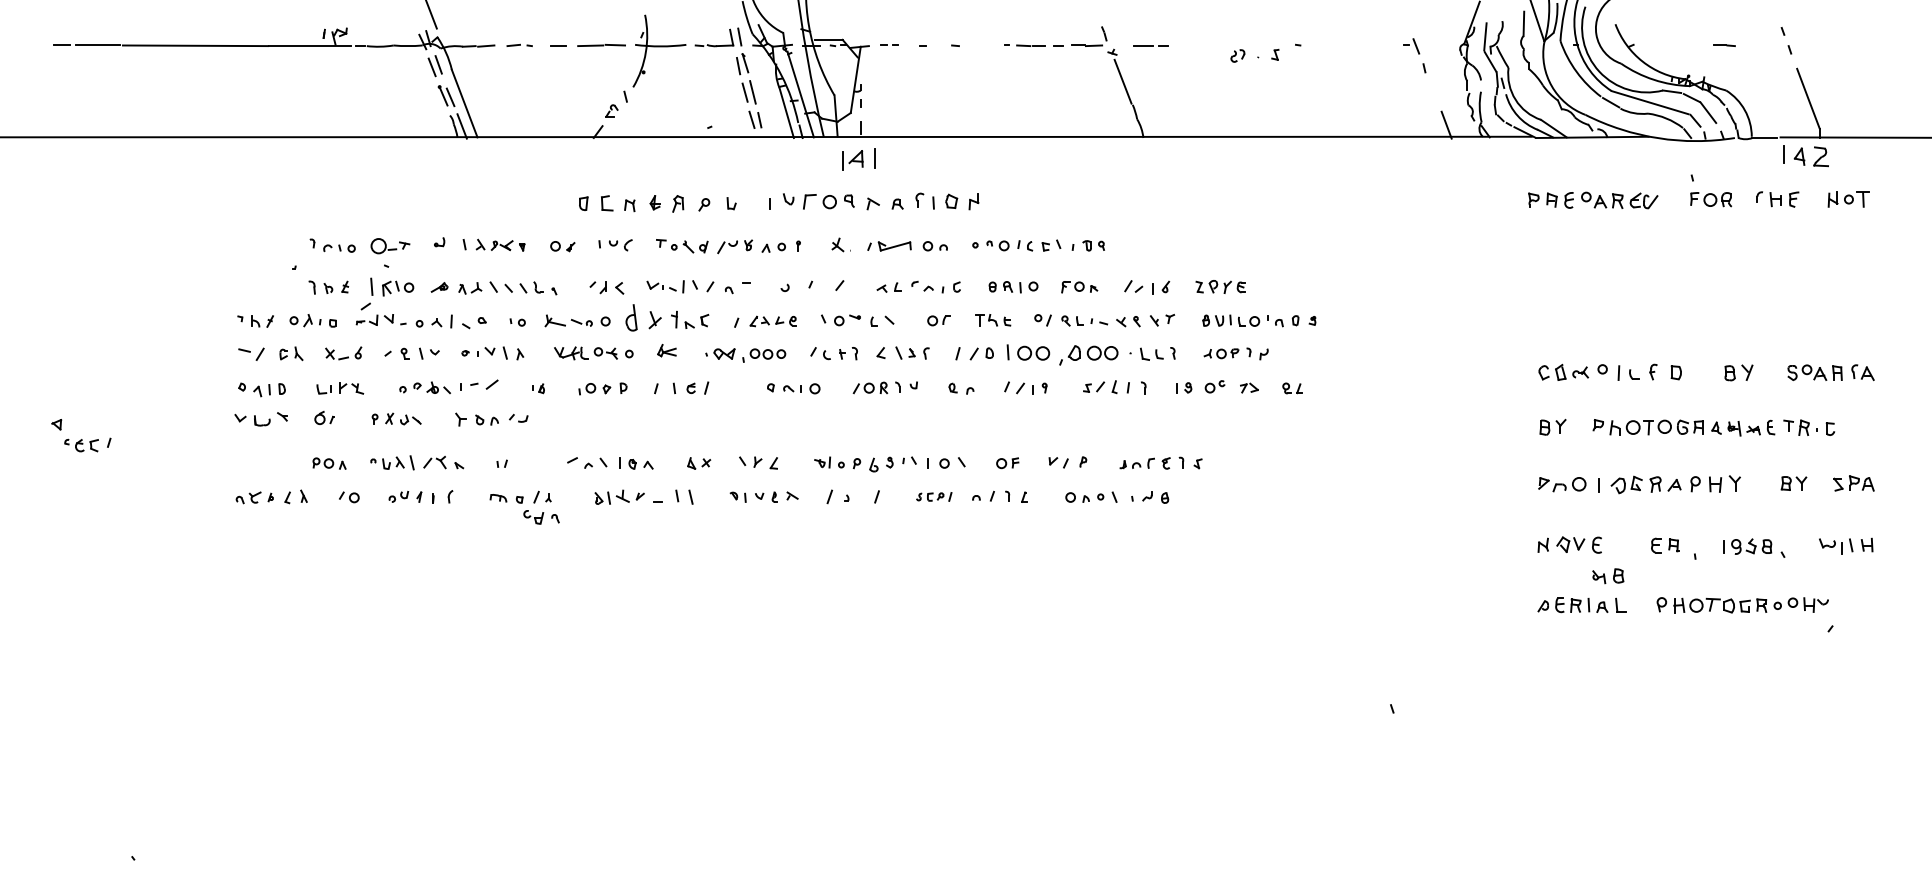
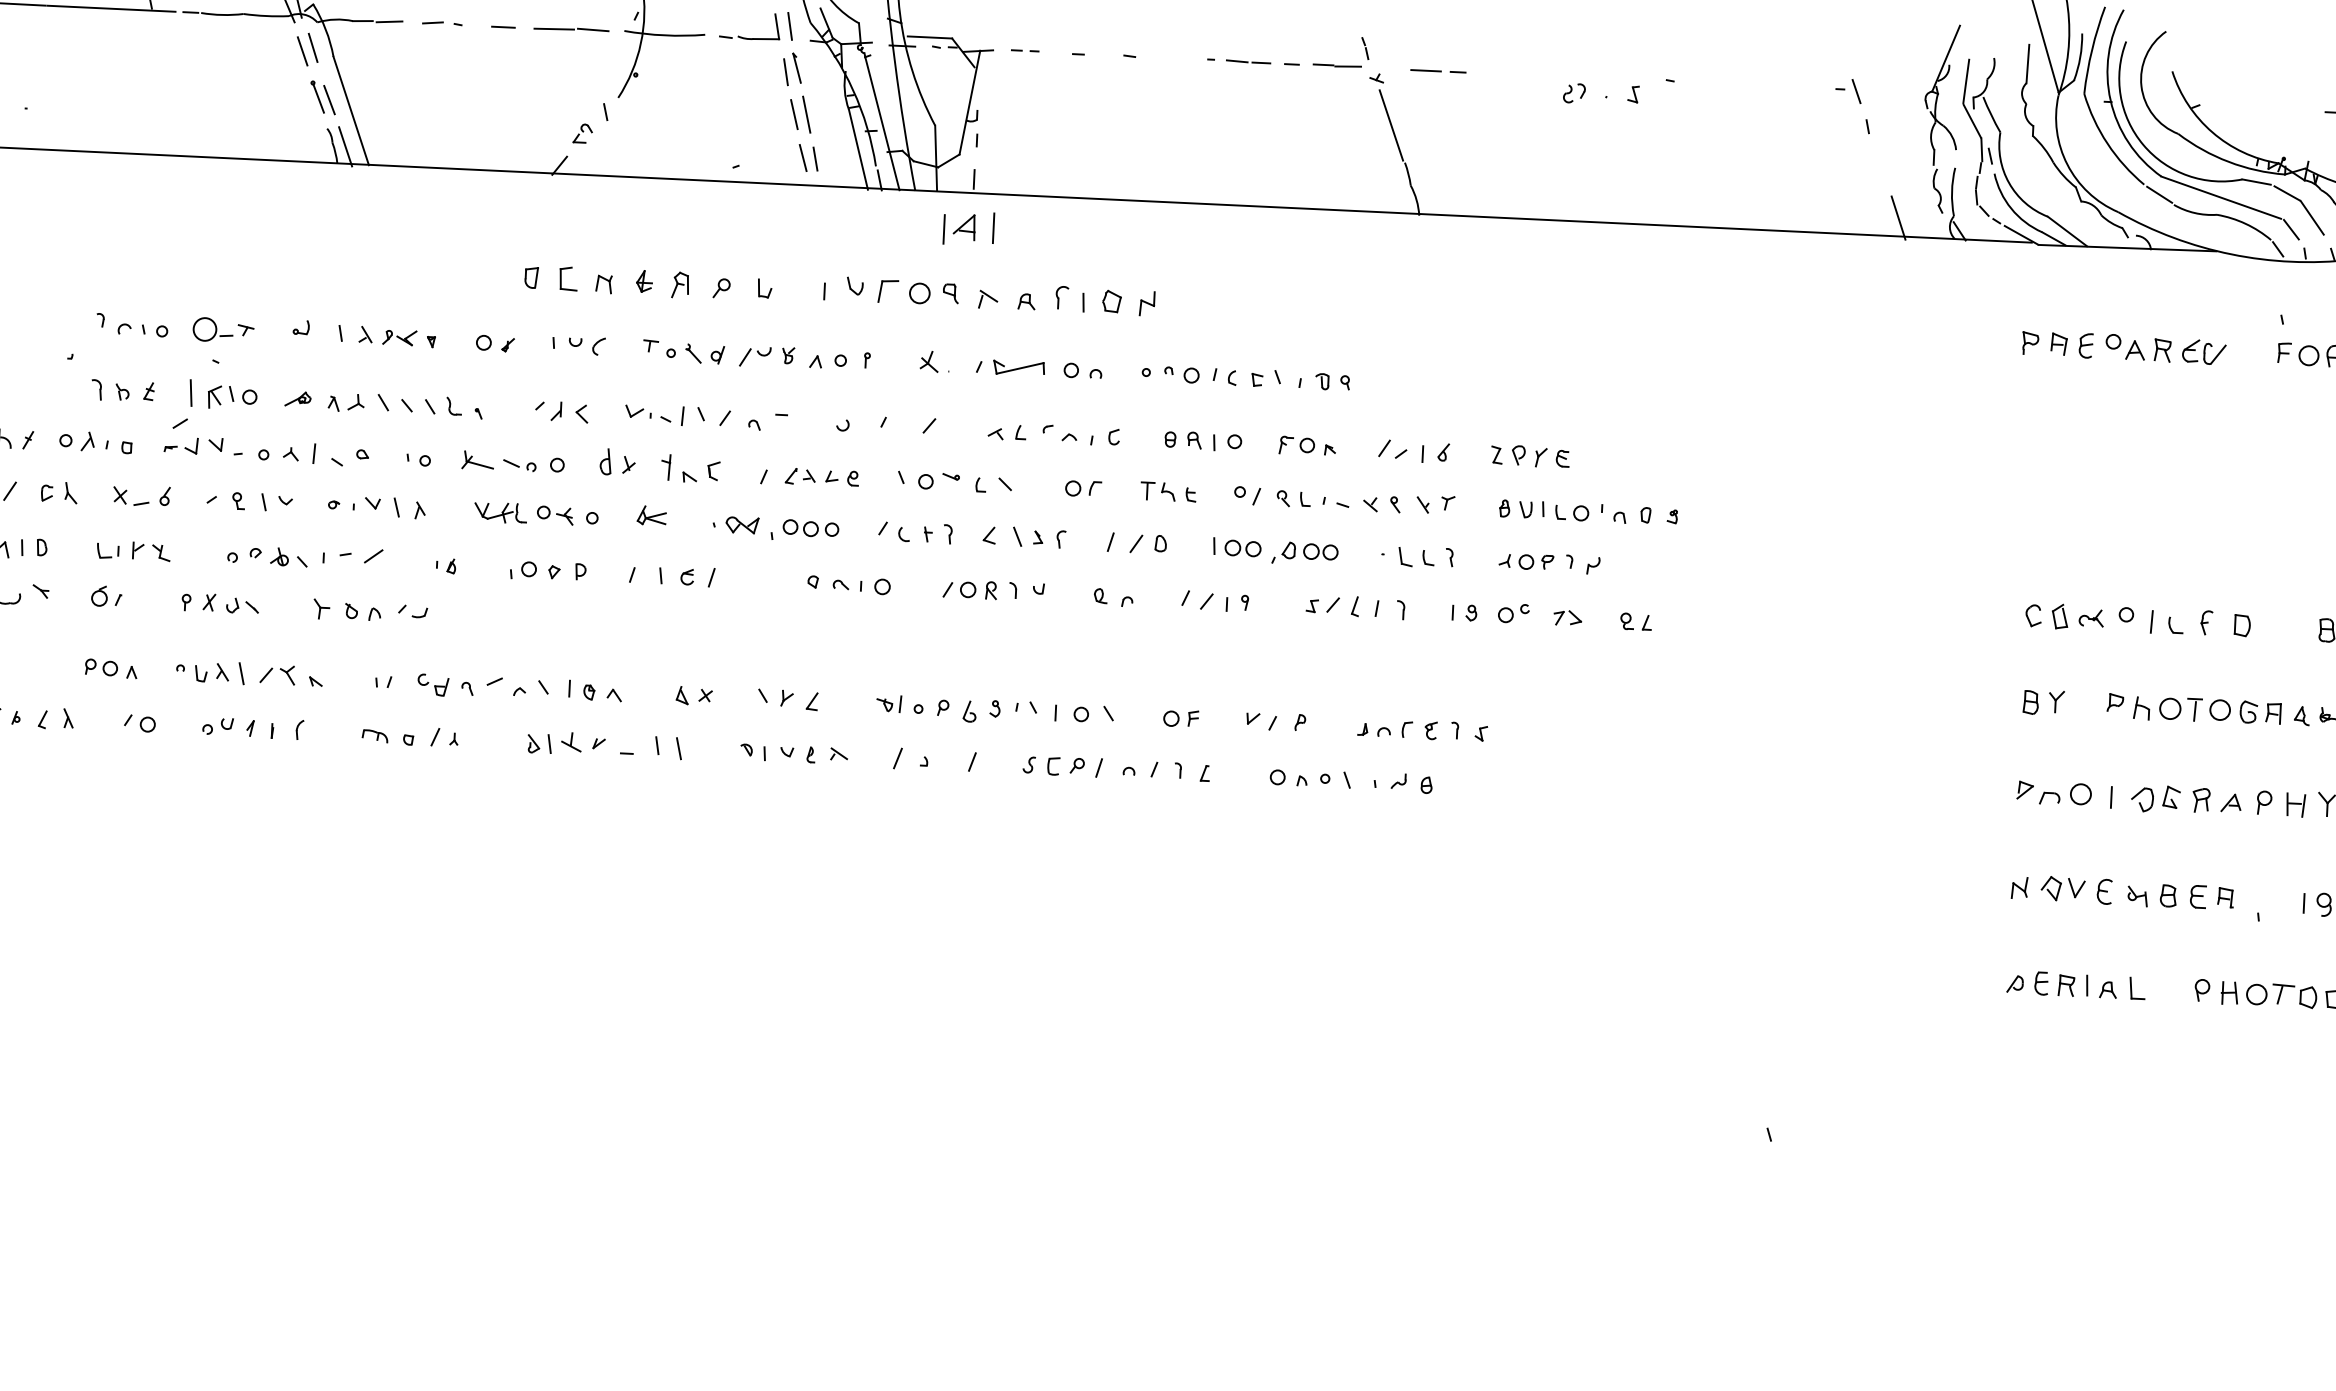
part: (643, 317) -> (617, 461), size x0.62
part: (1062, 354) -> (1275, 551), size x0.71
part: (933, 496) -> (1061, 765), size x1.43
part: (541, 517) -> (445, 685), moved
part: (1608, 576) -> (2152, 896), moved

